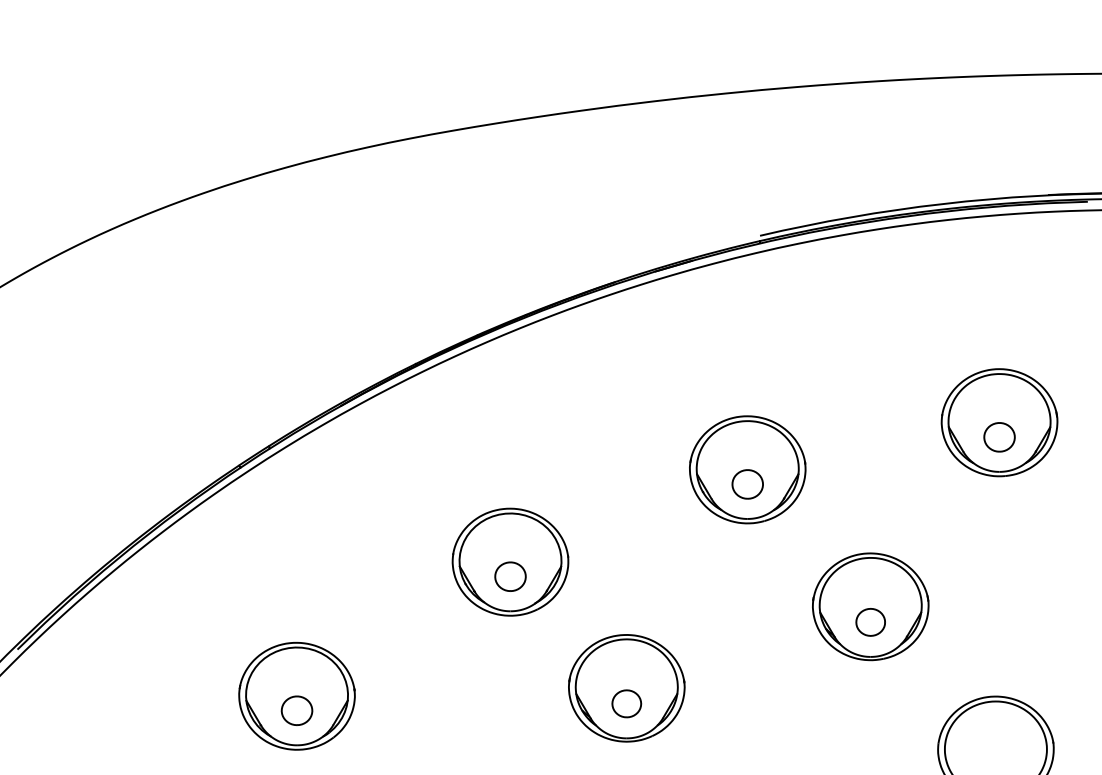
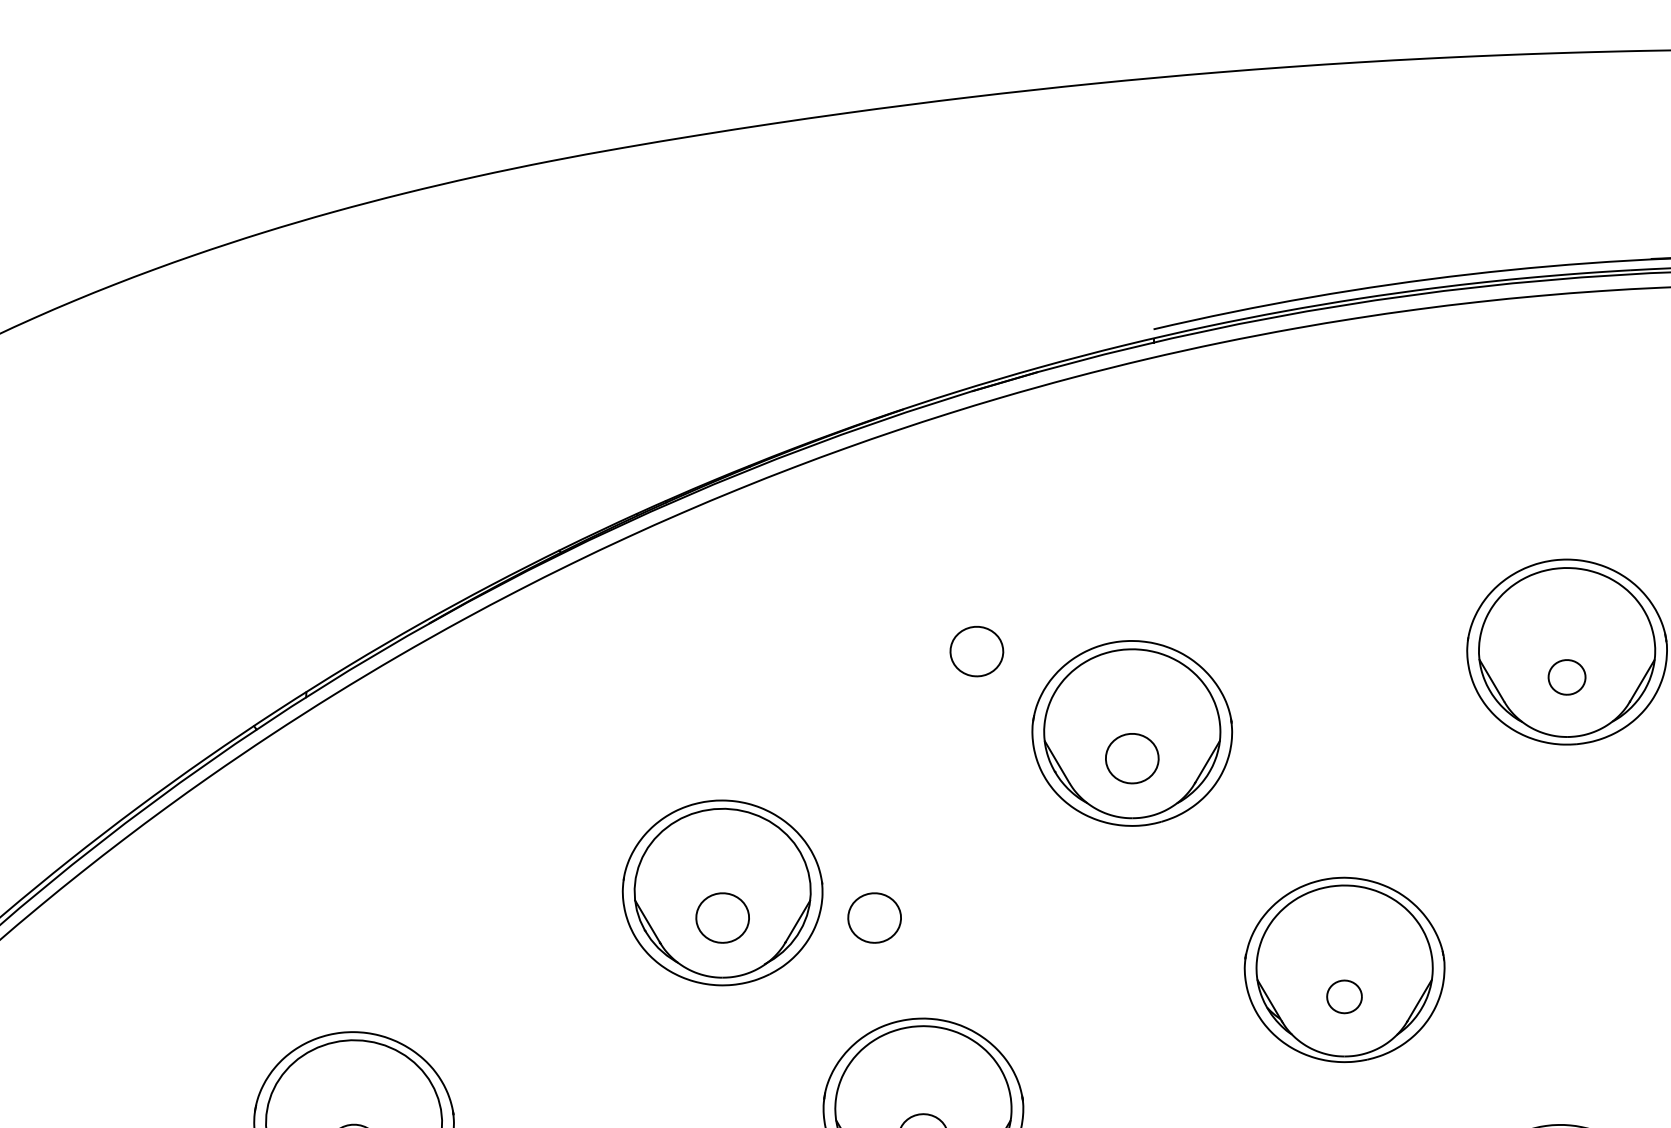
part: (657, 422) -> (976, 651), added
part: (999, 437) -> (1566, 677), size x0.7
part: (598, 576) -> (874, 917), added
part: (870, 622) -> (1344, 997), size x0.7

